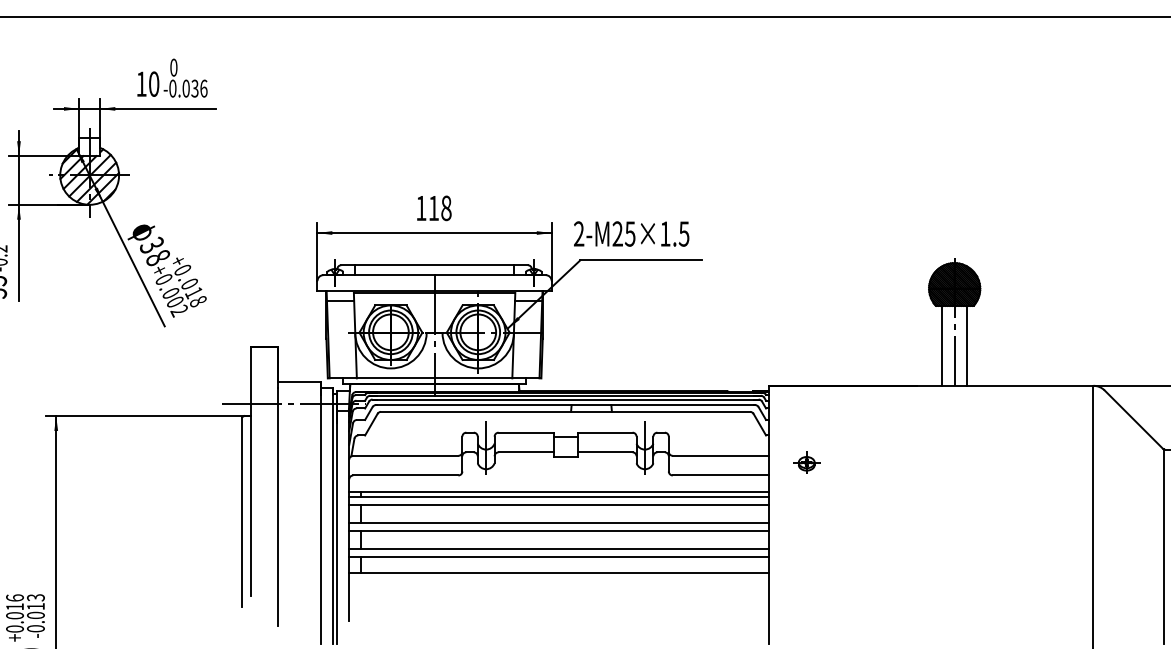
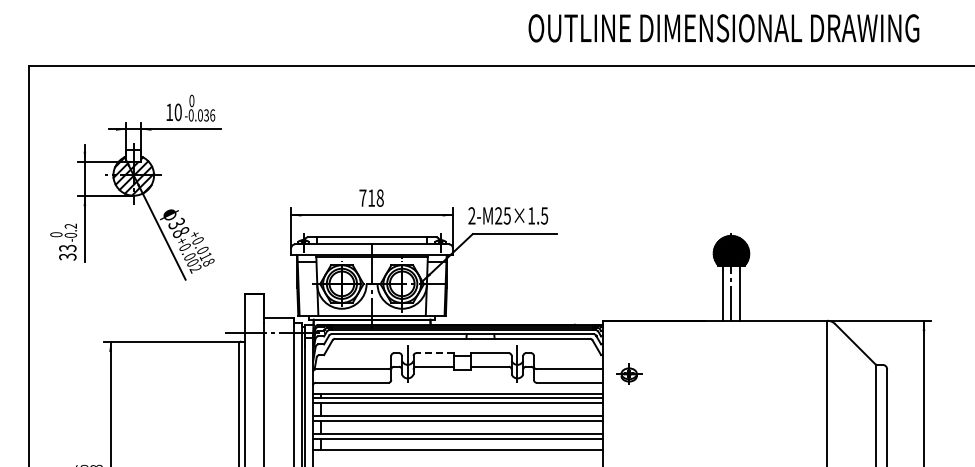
text: (420, 207) -> (362, 197), 118 -> 718
line: (524, 433) -> (434, 353), solid -> dashed
part: (807, 462) -> (629, 373), size x1.4

